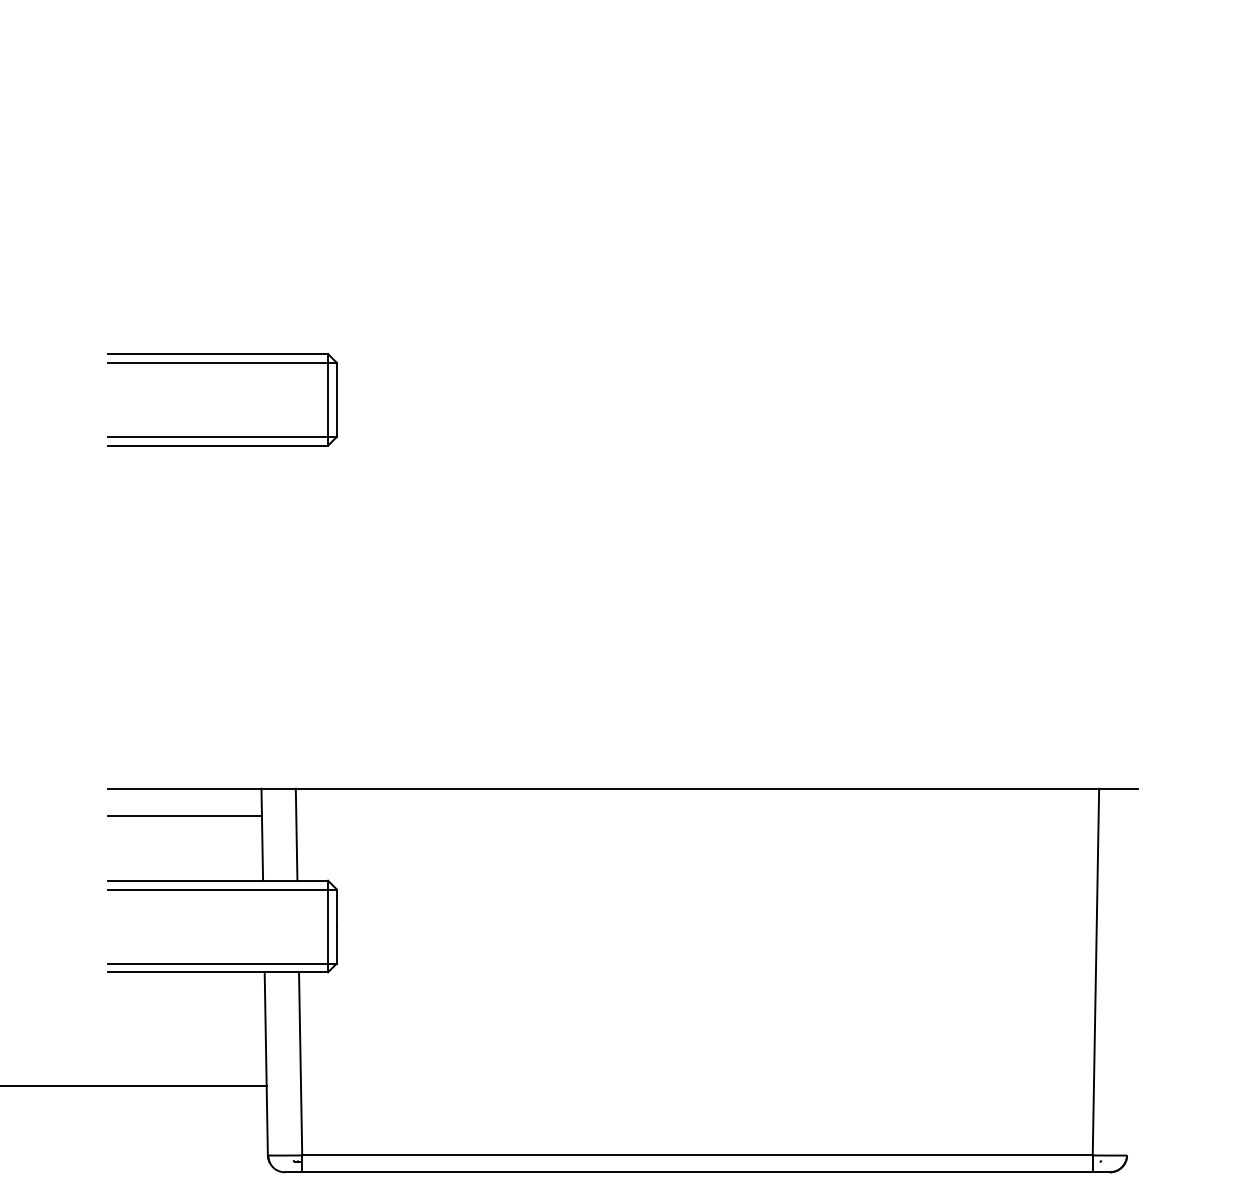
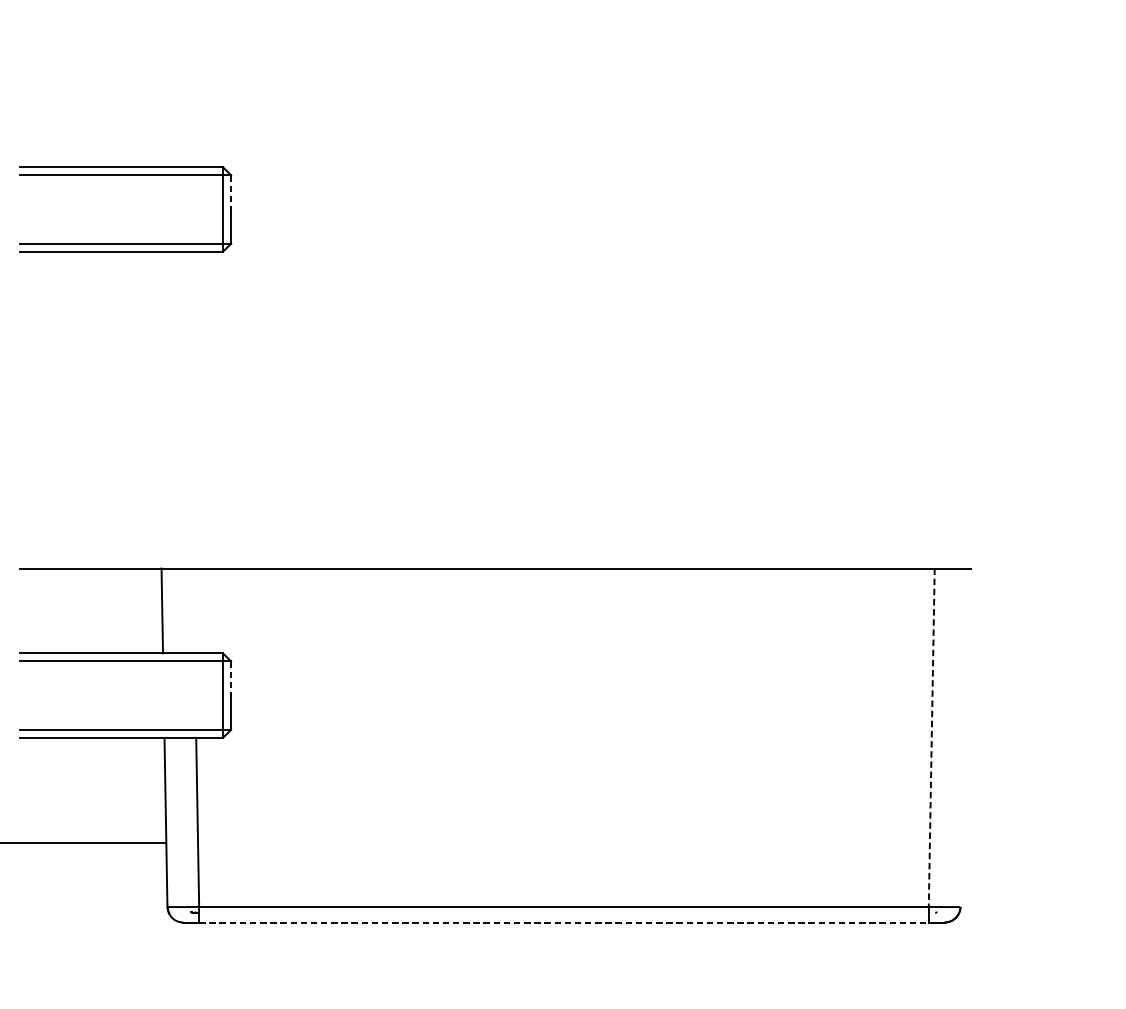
line: (336, 381) -> (230, 192), solid -> dashed
line: (184, 816) -> (90, 594), removed
line: (296, 834) -> (193, 610), removed
line: (336, 908) -> (230, 679), solid -> dashed
line: (1095, 972) -> (931, 738), solid -> dashed
line: (697, 1172) -> (563, 922), solid -> dashed

